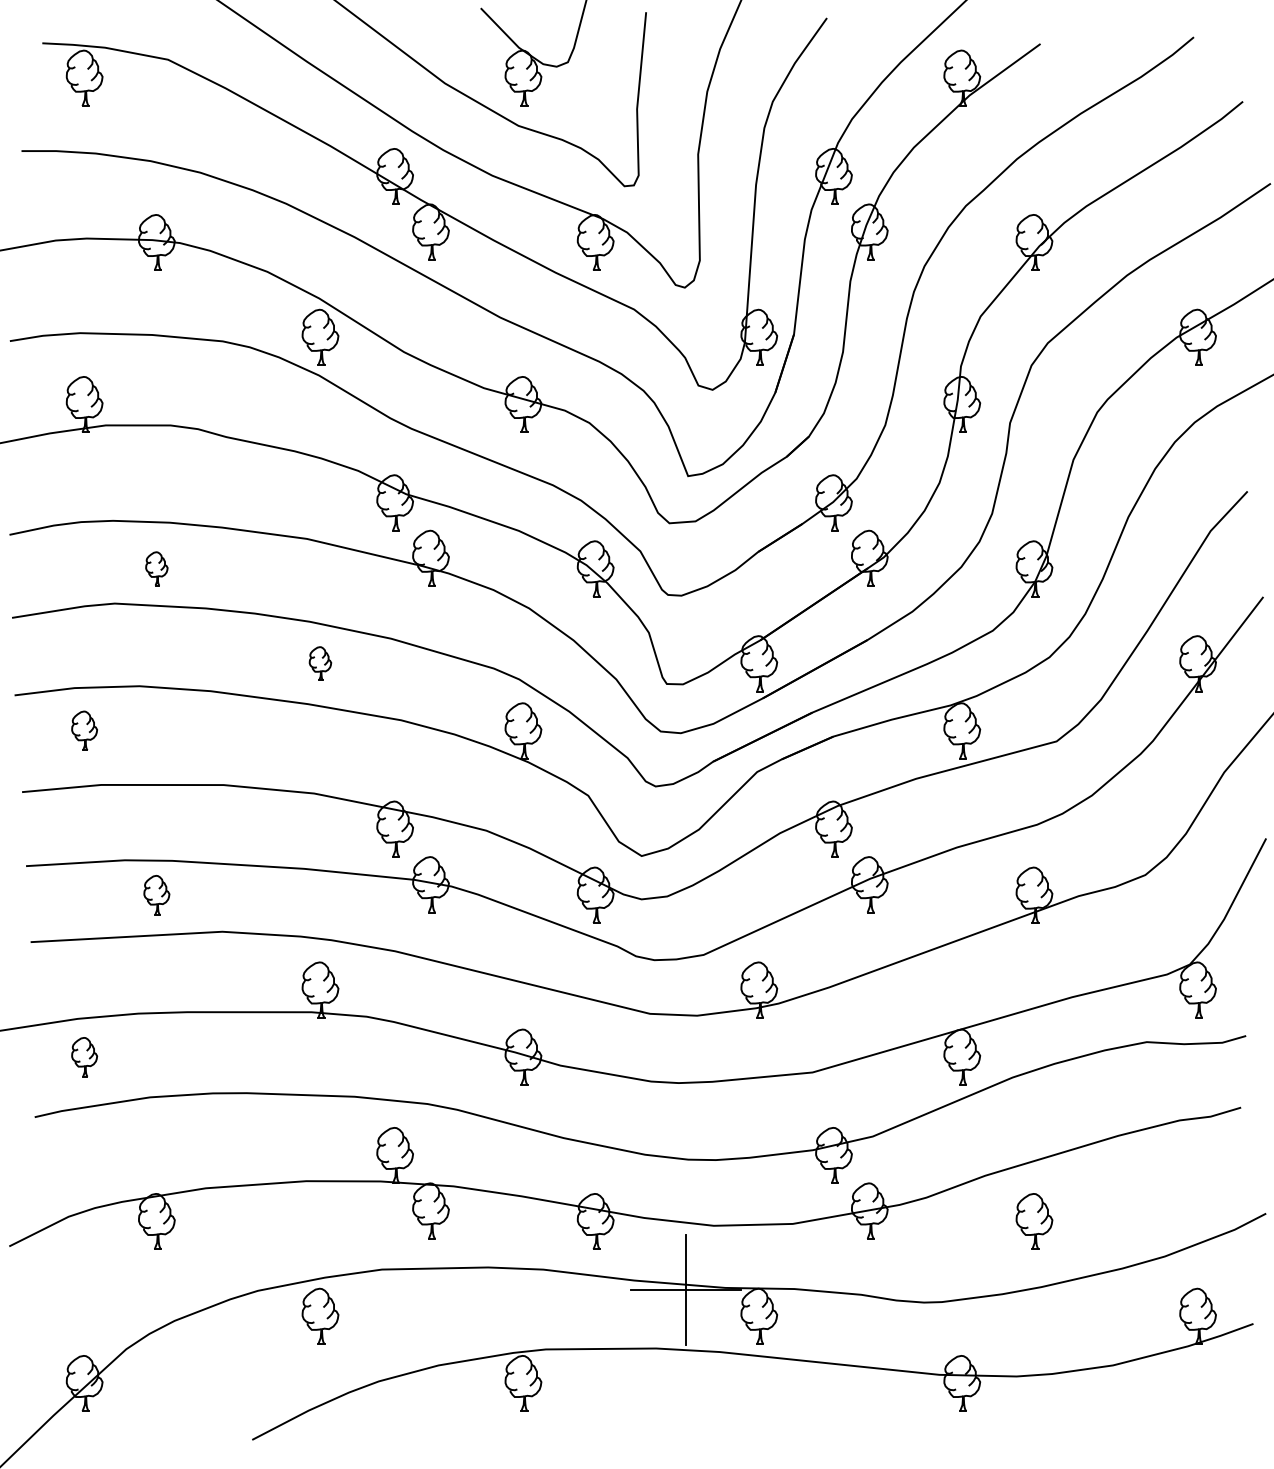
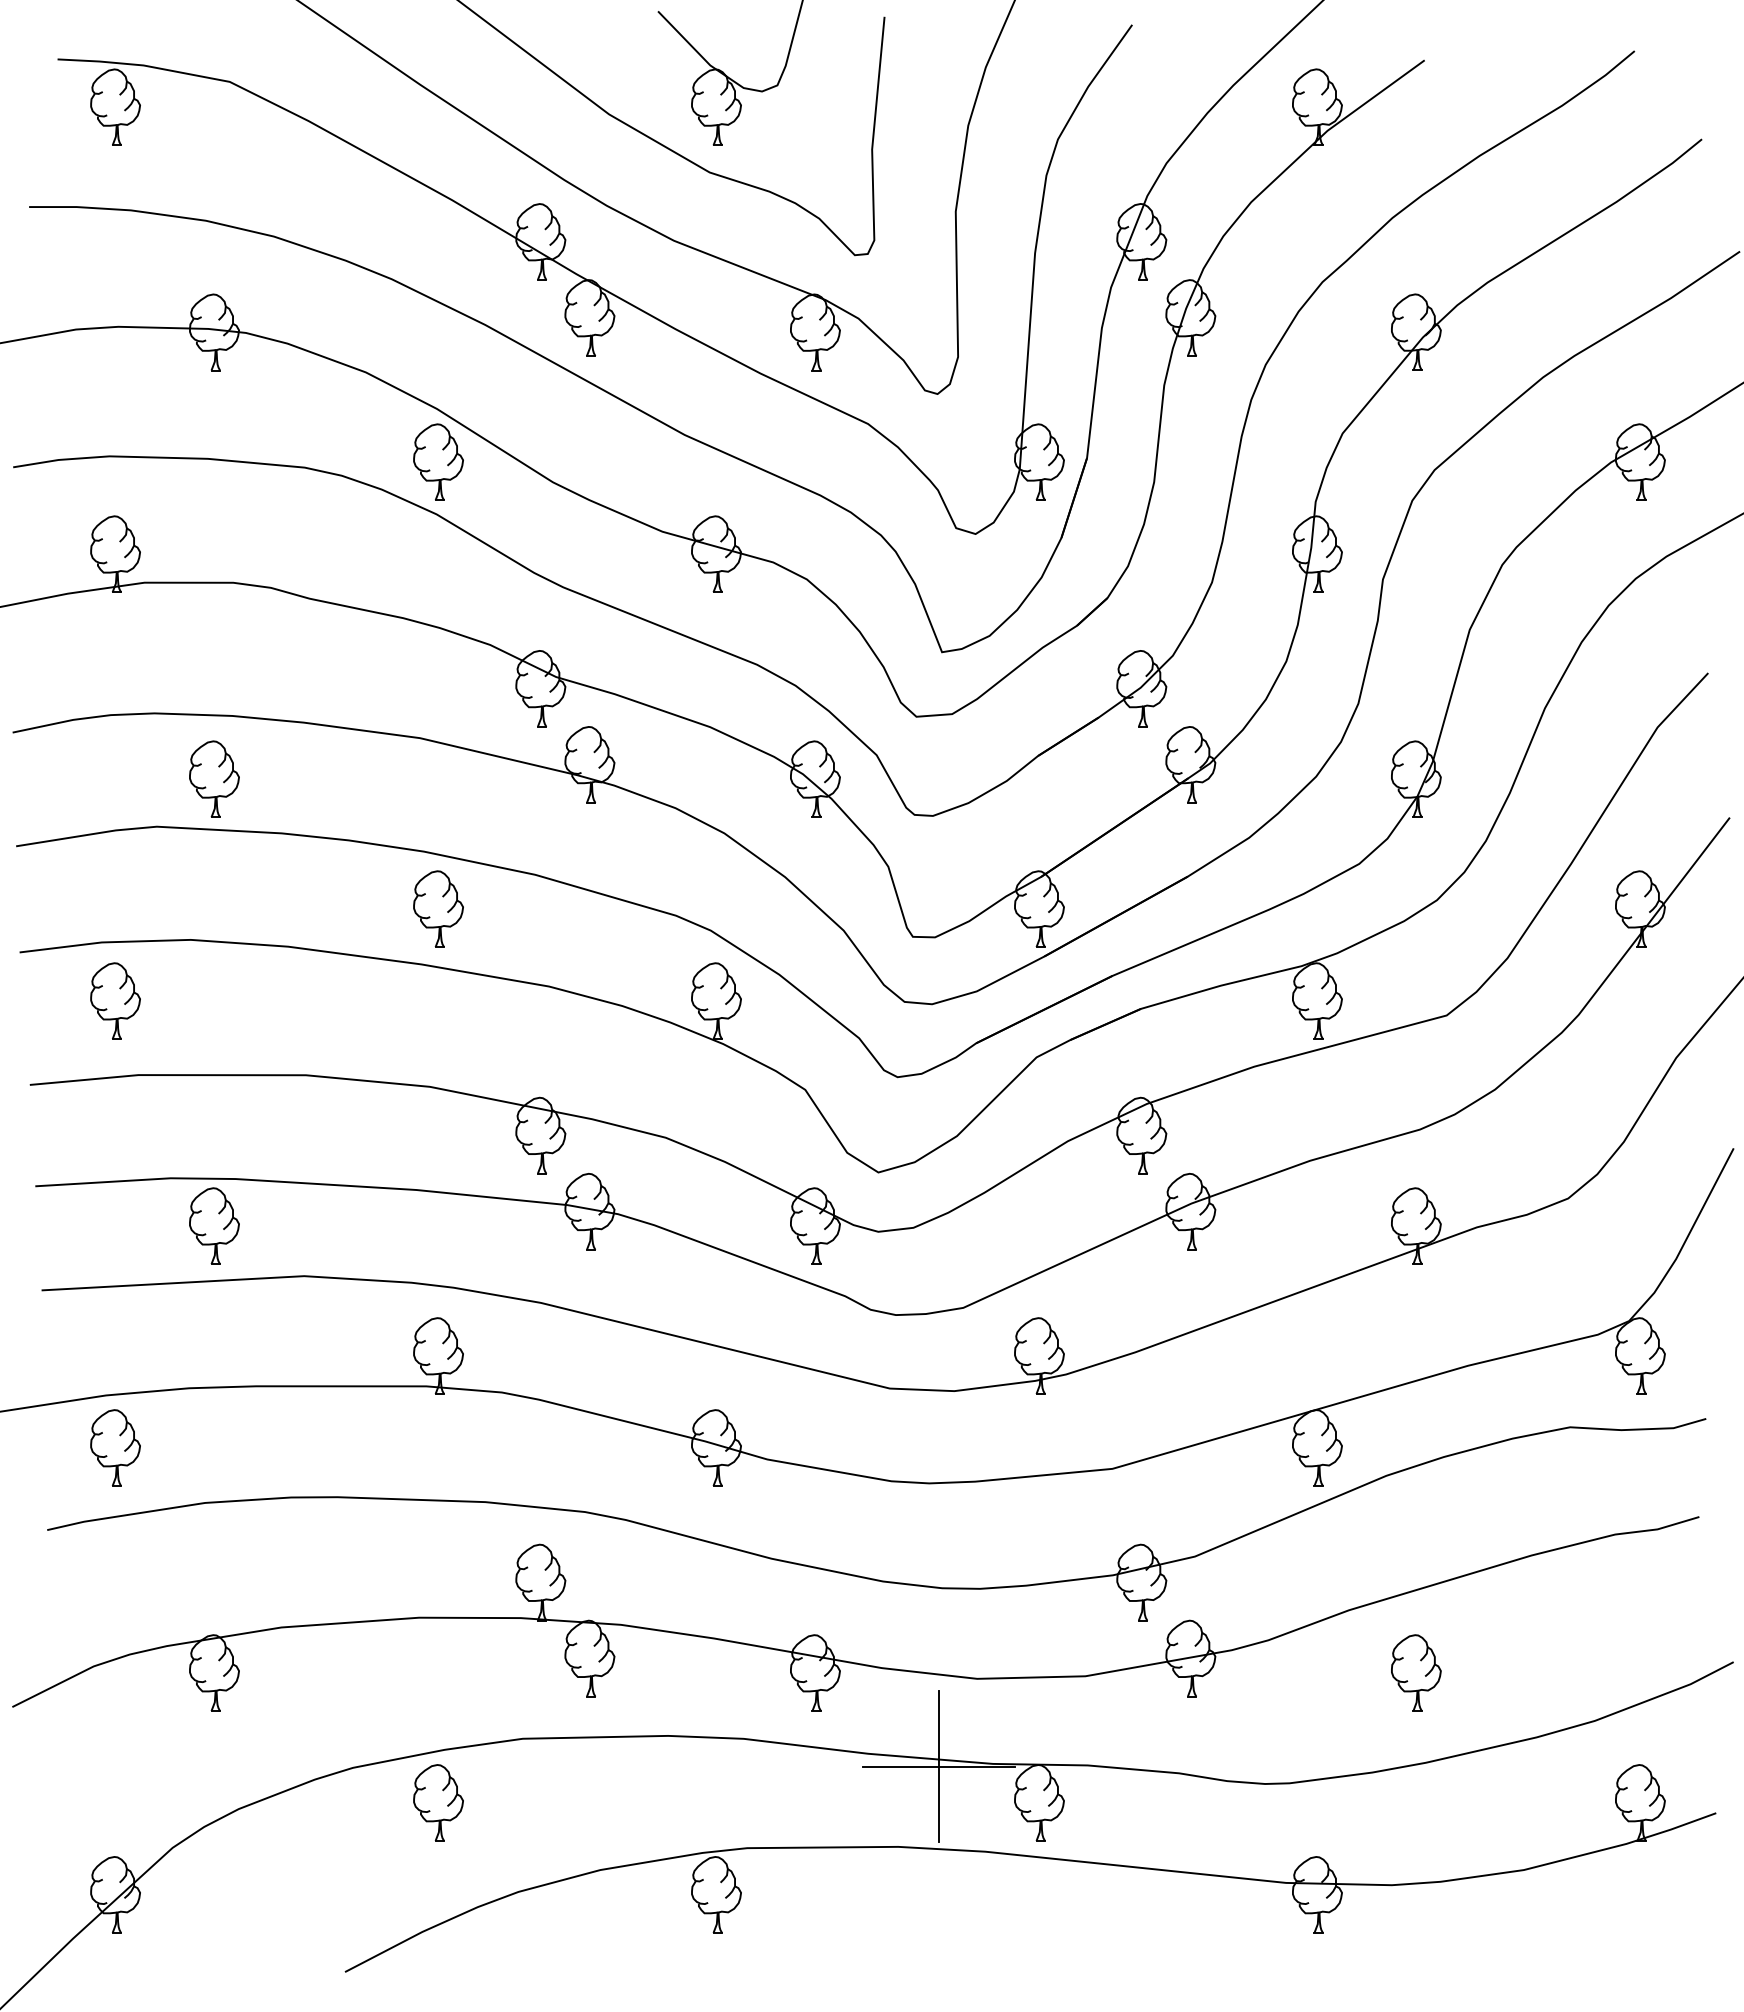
part: (156, 568) -> (214, 778), size x1.67
part: (320, 663) -> (438, 908), size x1.67
part: (84, 730) -> (115, 1000), size x1.43
part: (156, 894) -> (214, 1225), size x1.43
part: (84, 1056) -> (115, 1447), size x1.43

